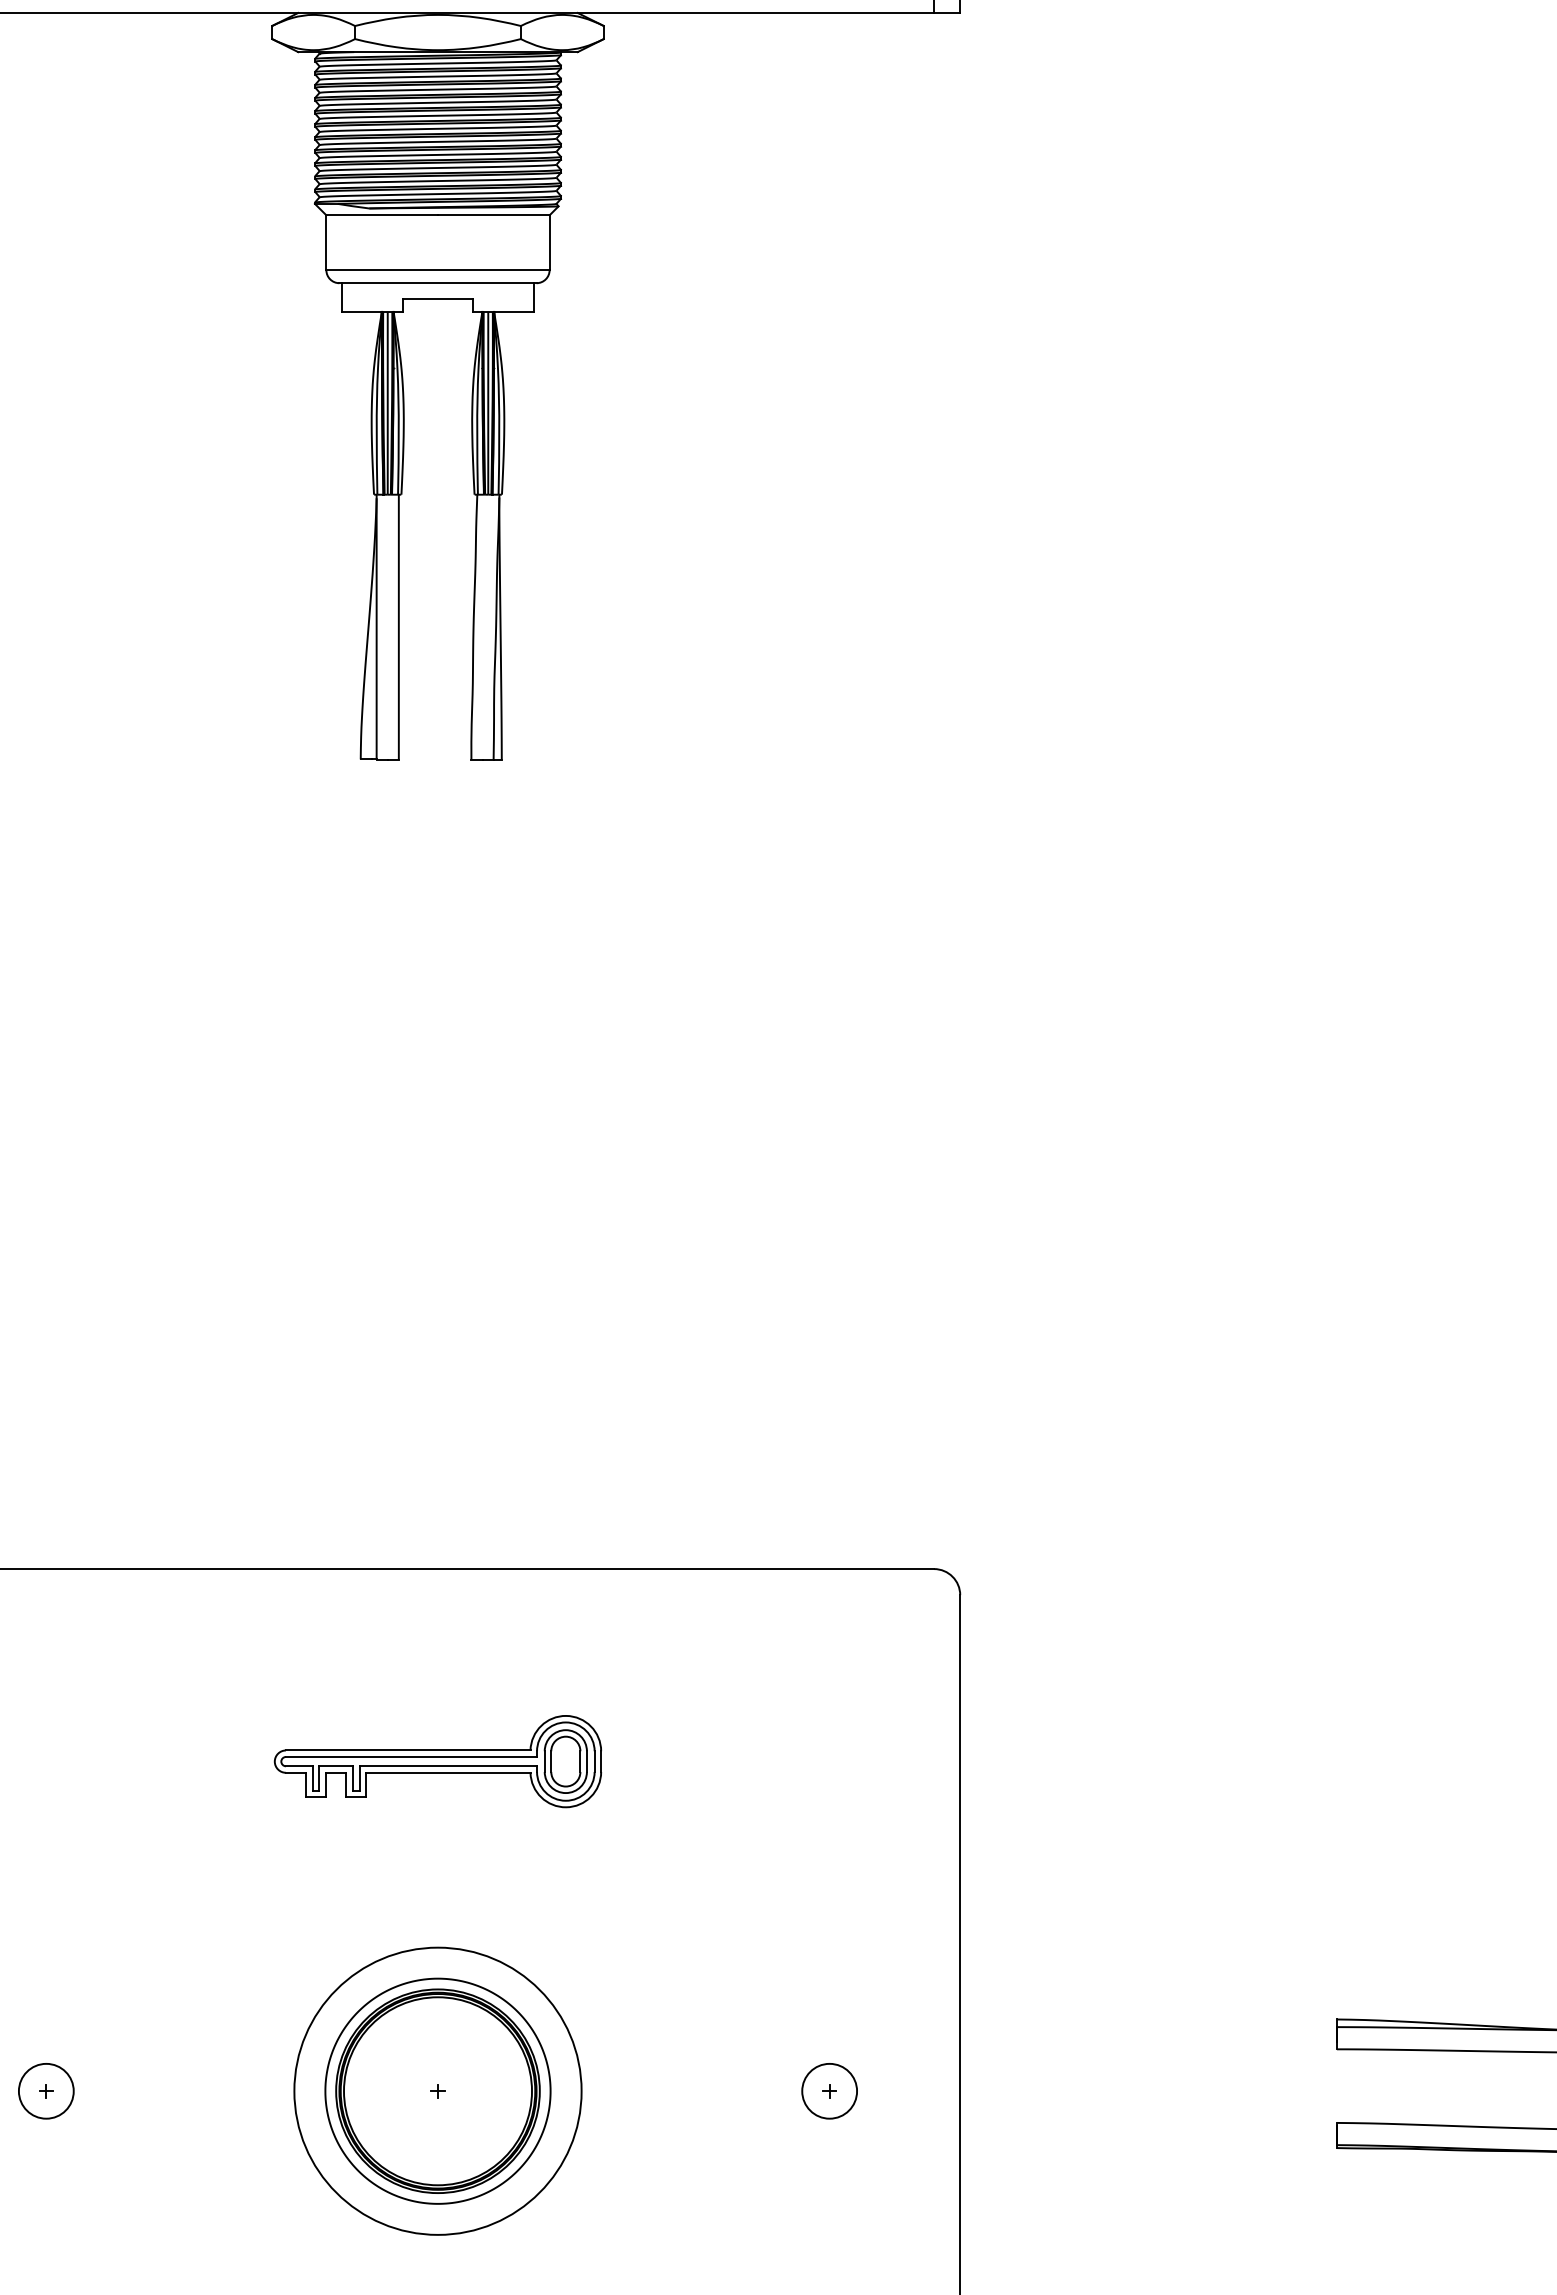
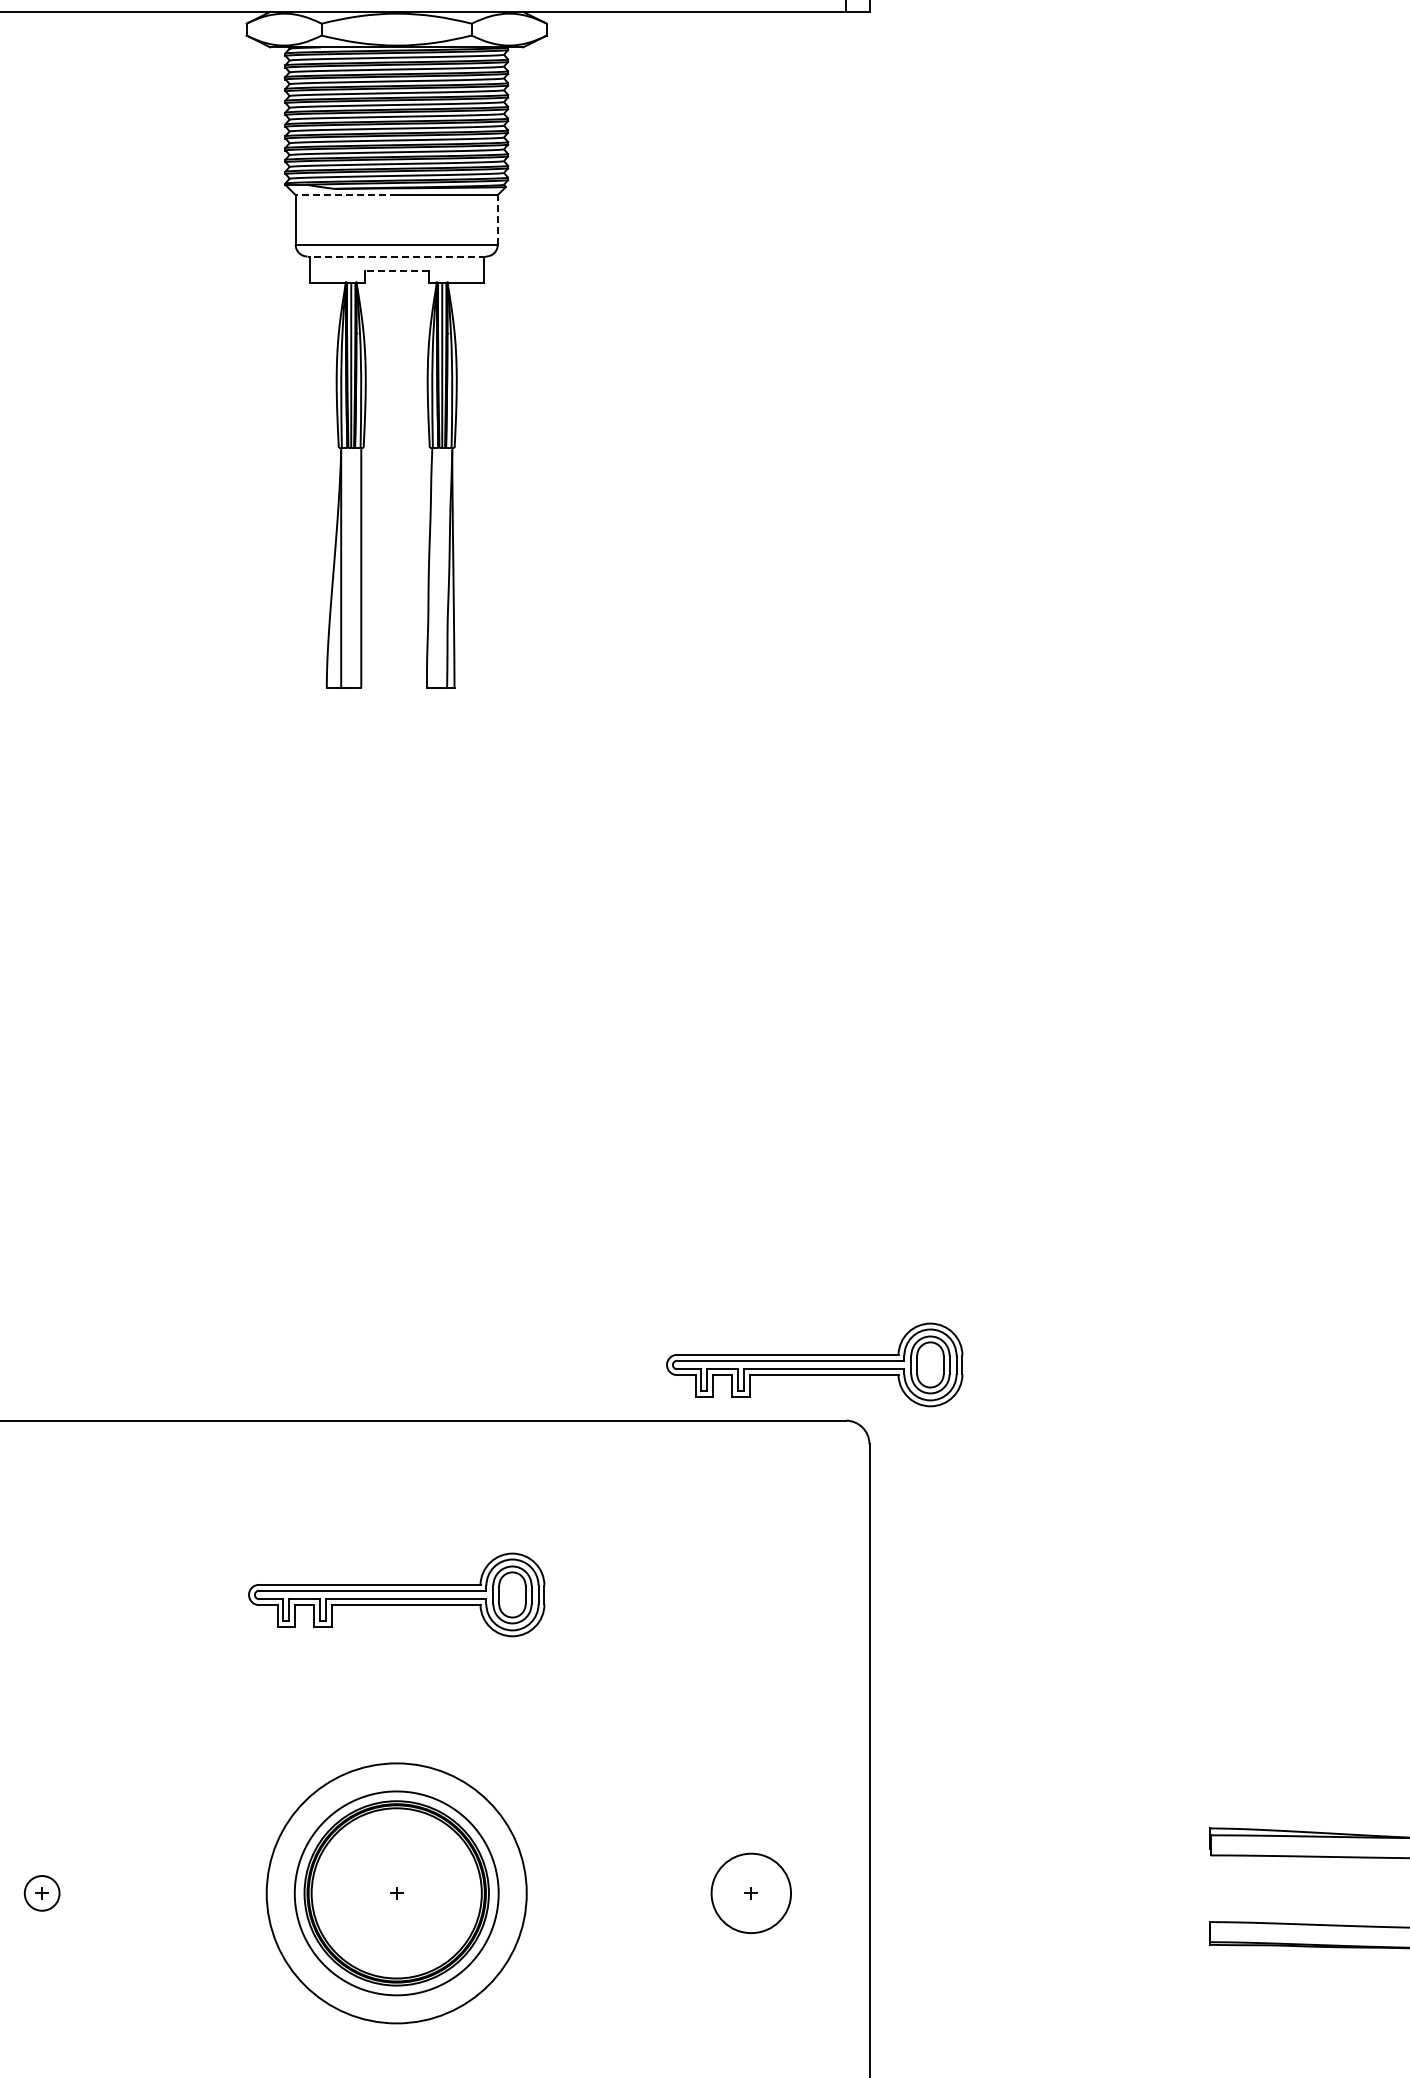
line: (382, 215) -> (346, 195), solid -> dashed
line: (549, 242) -> (497, 219), solid -> dashed
line: (437, 283) -> (396, 256), solid -> dashed
line: (437, 298) -> (396, 270), solid -> dashed
part: (899, 1507) -> (814, 1364), added
circle: (45, 2091) -> (41, 1893), size x0.7
circle: (829, 2091) -> (751, 1893), size x1.6

